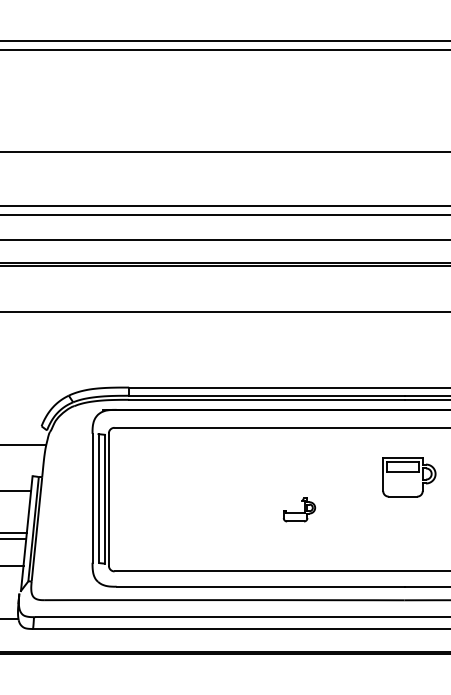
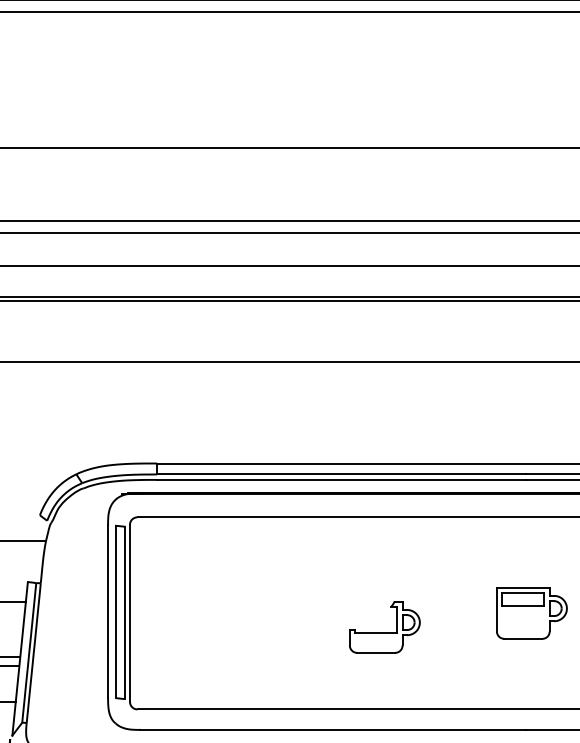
part: (409, 477) -> (532, 613), moved
part: (299, 509) -> (384, 626), size x1.67

